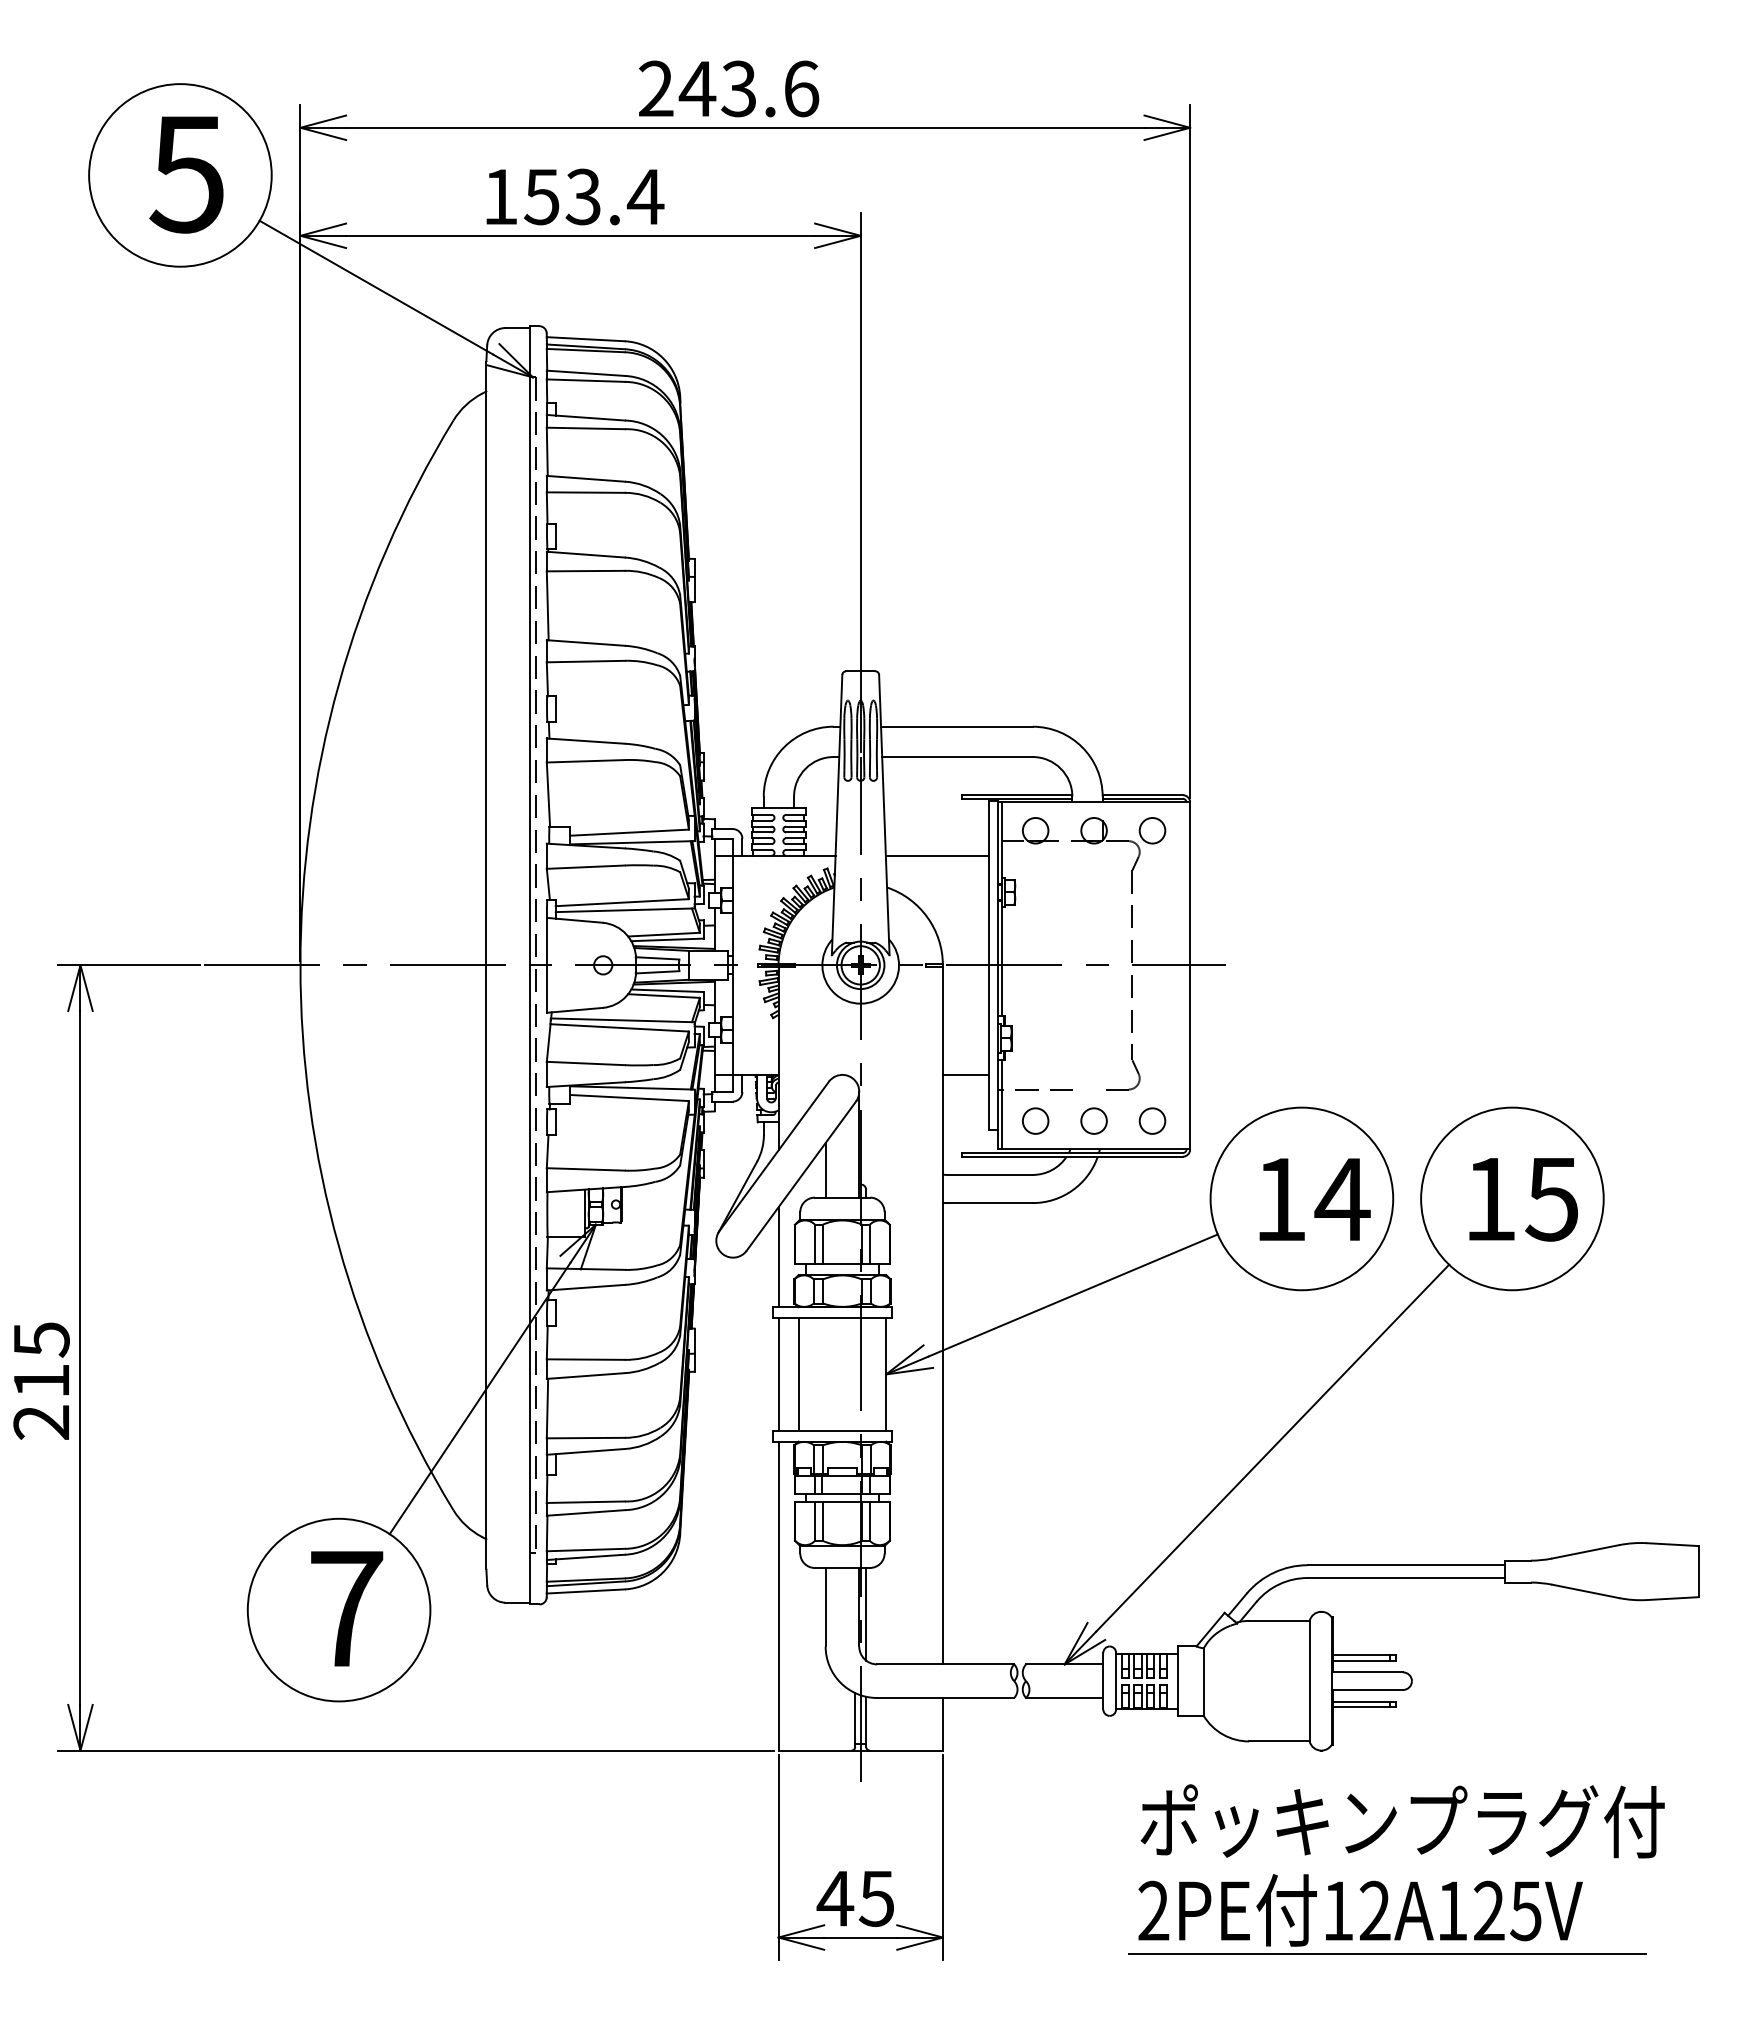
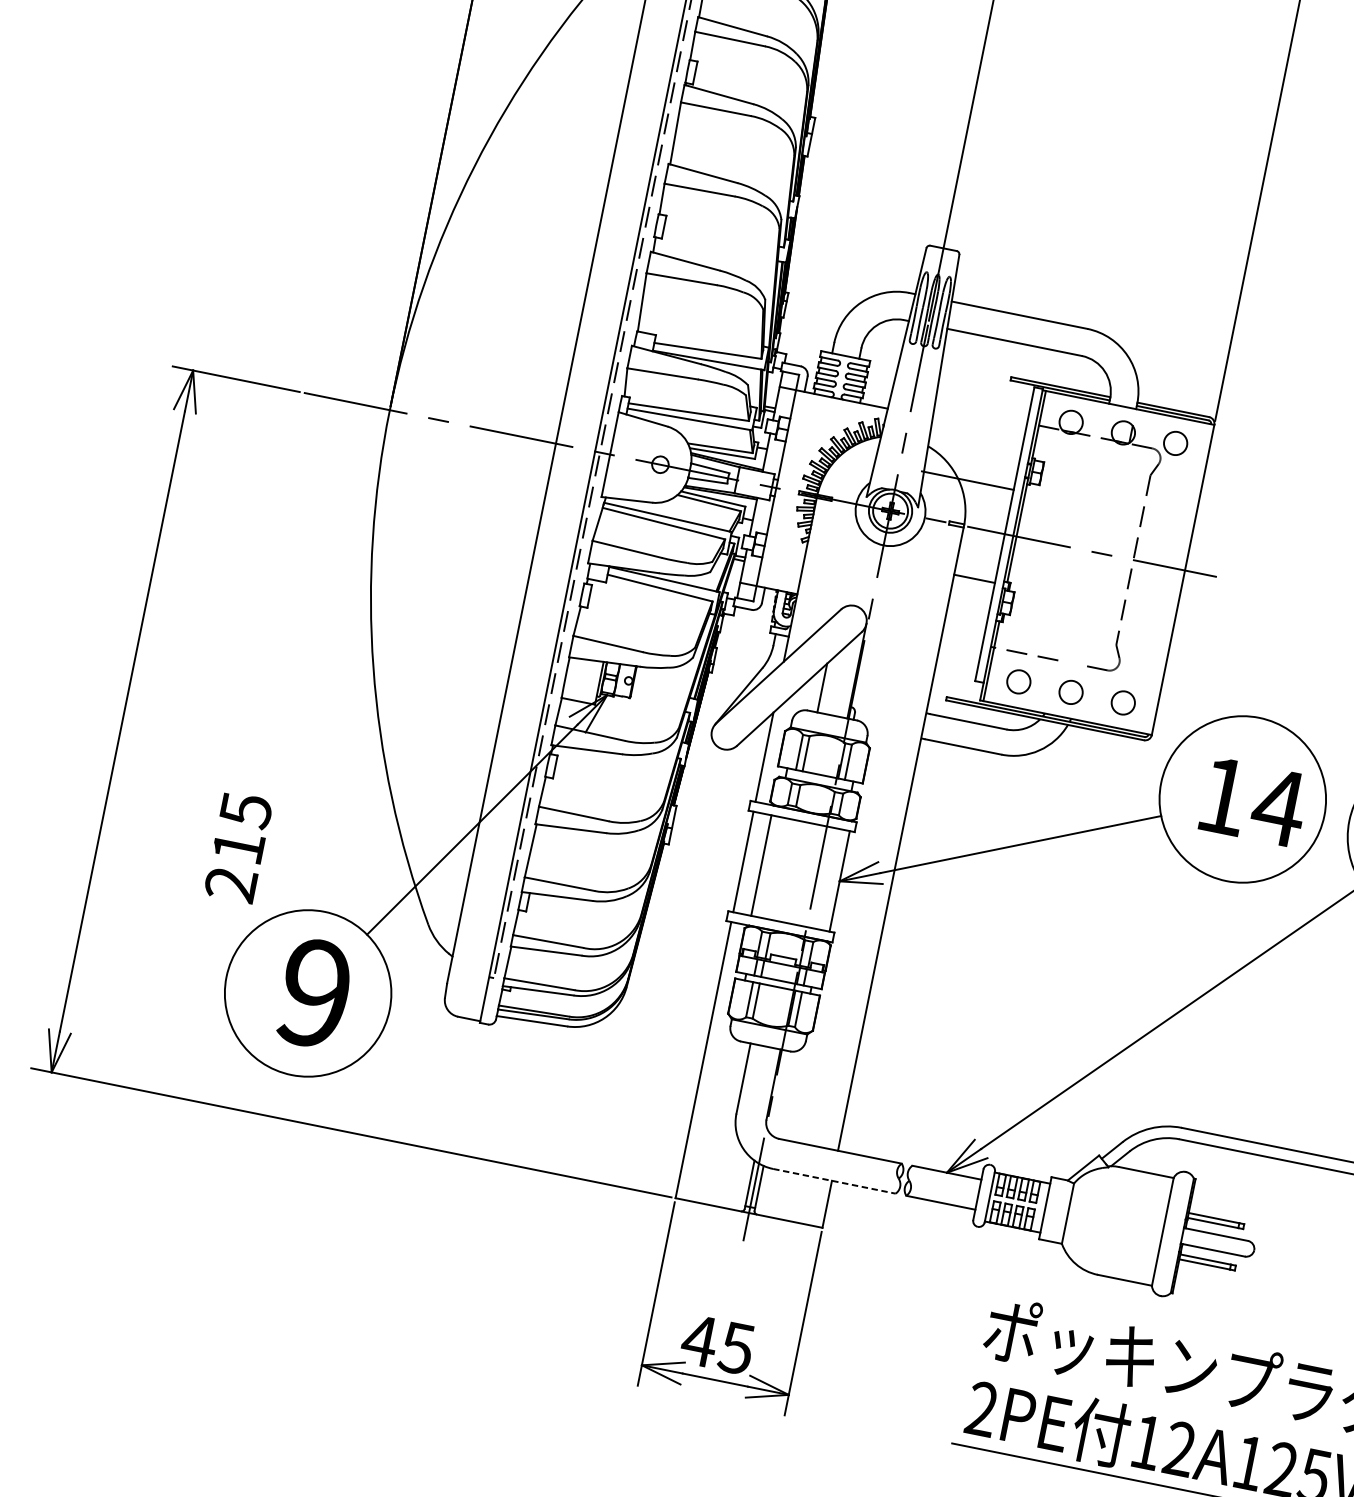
line: (936, 855) -> (967, 480), moved
line: (965, 1074) -> (974, 578), moved
text: (41, 1380) -> (238, 846), moved
text: (346, 1608) -> (315, 993), 7 -> 9
line: (866, 1613) -> (778, 1091), removed
line: (945, 1697) -> (834, 1180), solid -> dashed

